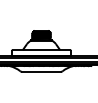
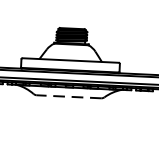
line: (41, 71) -> (69, 96), solid -> dashed

